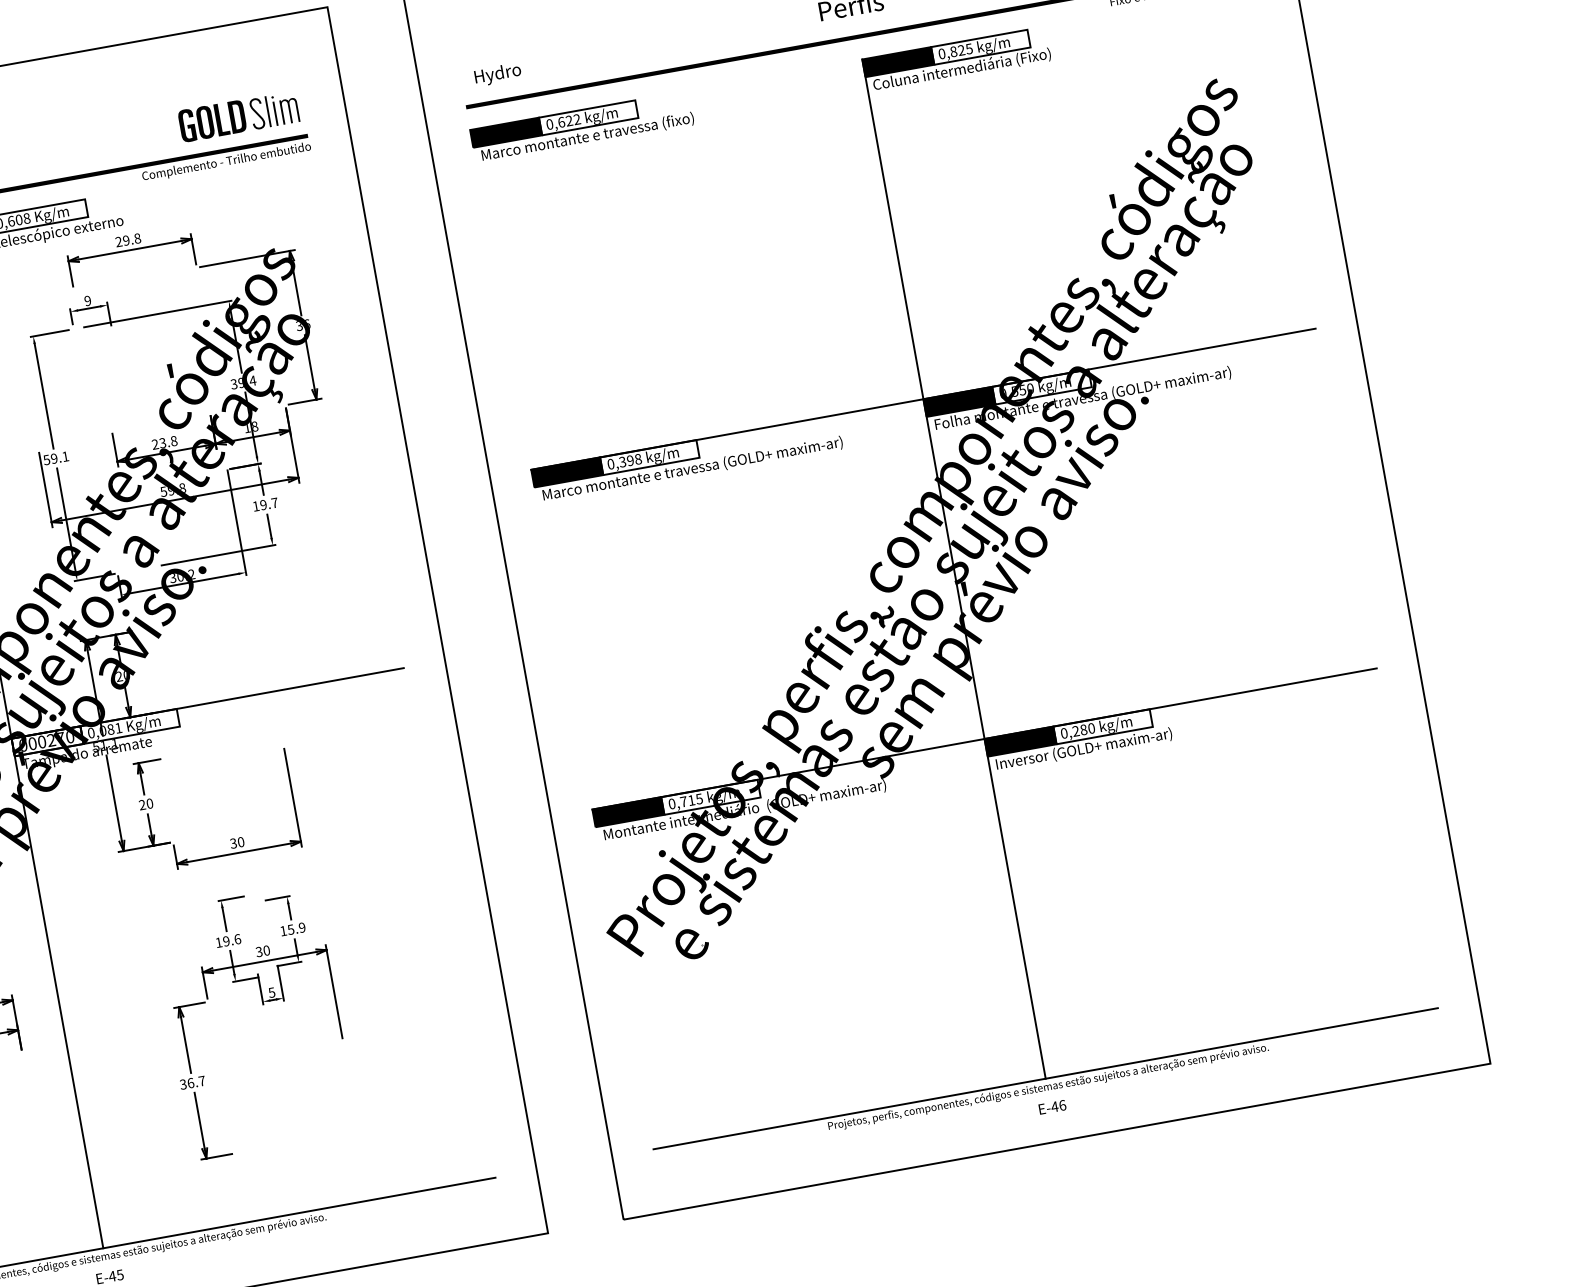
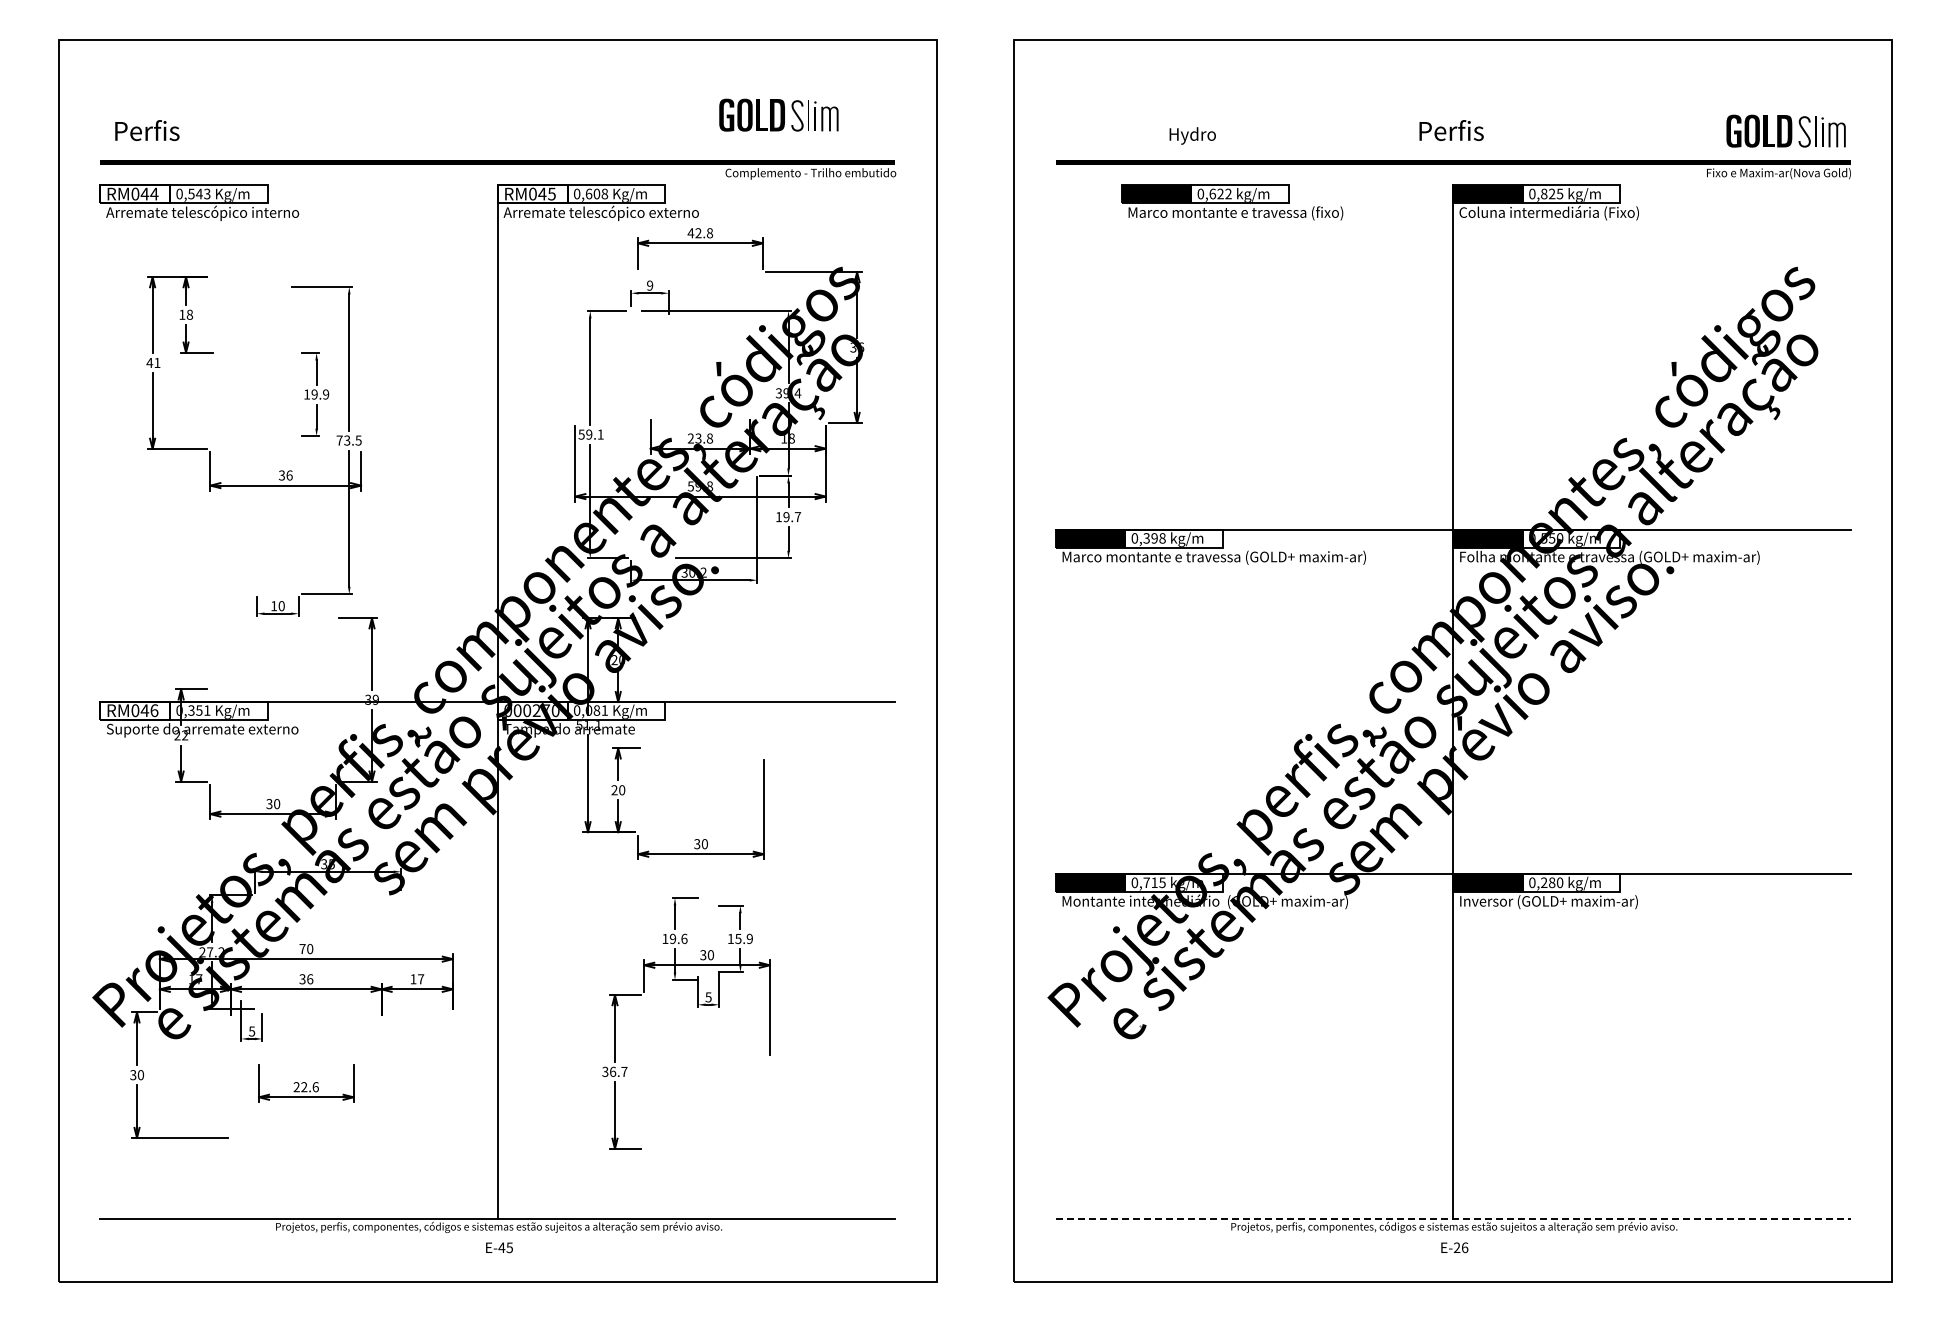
text: (497, 74) -> (1192, 135), moved
part: (238, 115) -> (778, 114), moved
part: (582, 127) -> (1232, 202), moved
text: (122, 241) -> (694, 233), 29.8 -> 42.8
line: (1046, 1078) -> (1453, 1218), solid -> dashed
text: (1054, 1106) -> (1456, 1247), E-46 -> E-26

